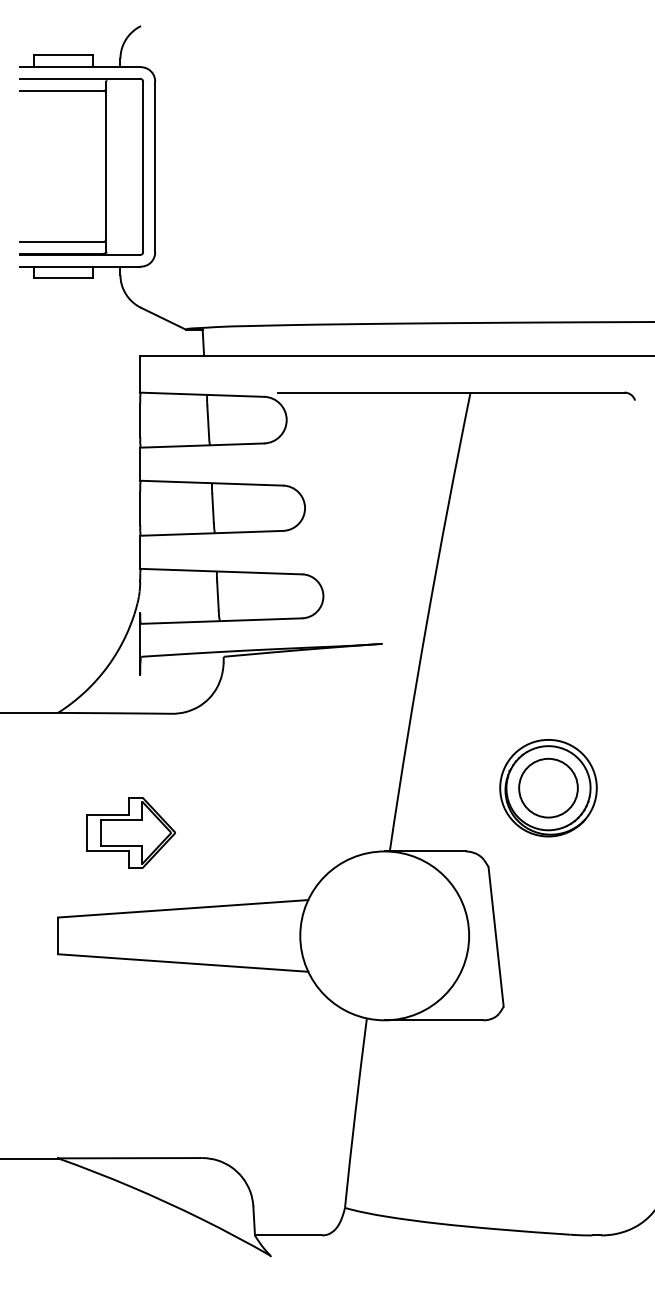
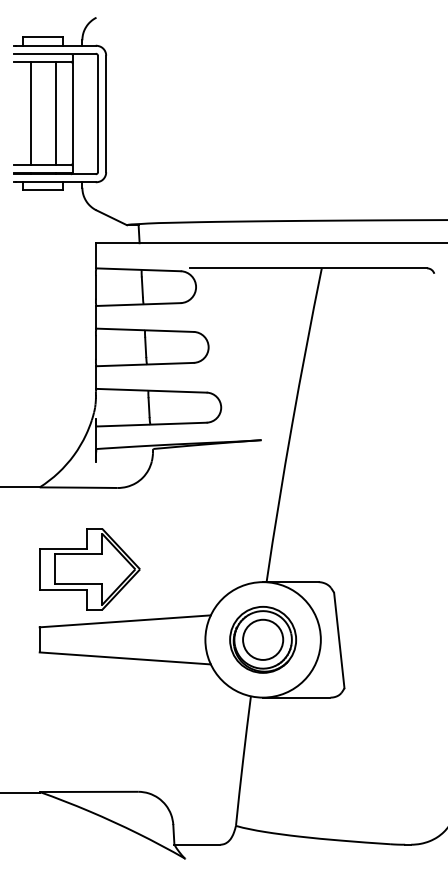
line: (44, 166) -> (30, 113), added
line: (81, 166) -> (55, 113), added
part: (549, 787) -> (263, 639), moved
part: (130, 832) -> (89, 569), size x1.67

